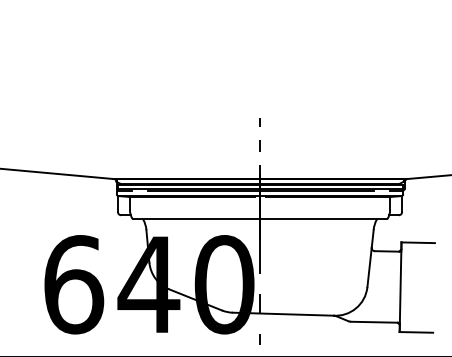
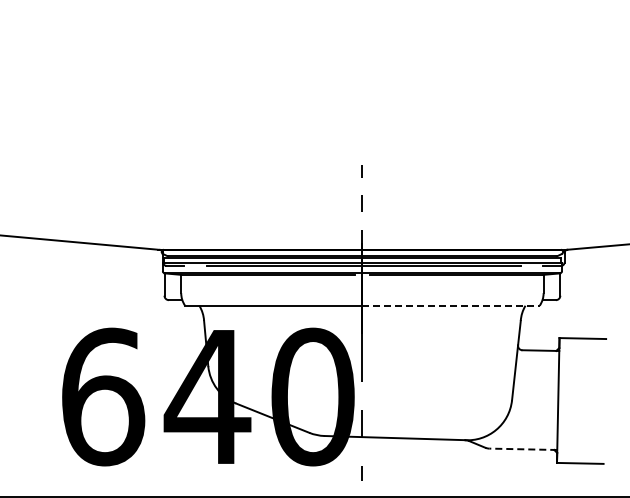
line: (323, 219) -> (451, 305), solid -> dashed
line: (375, 322) -> (523, 449), solid -> dashed

